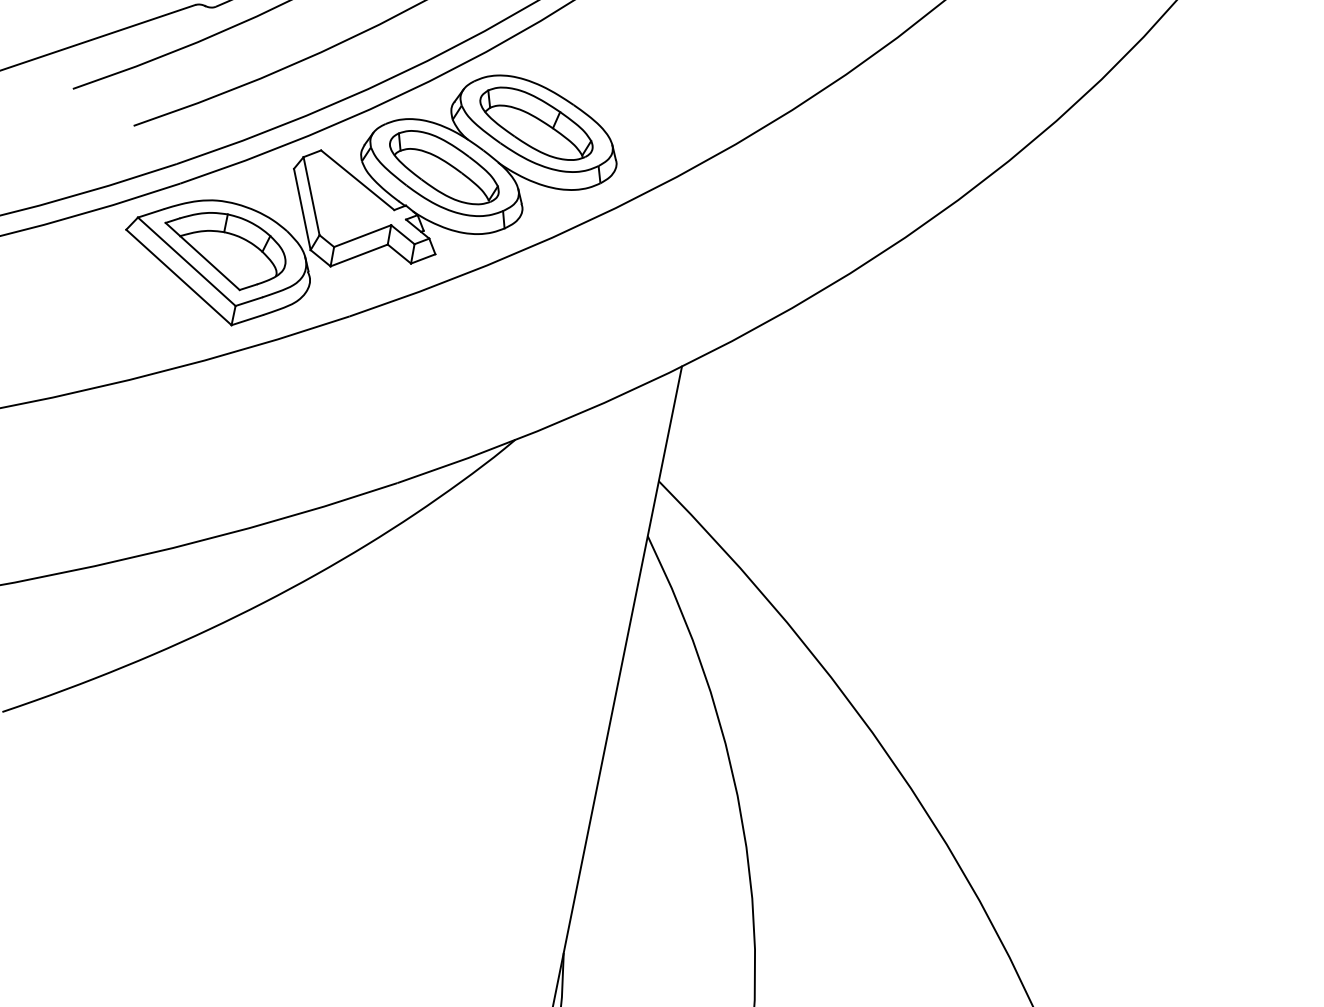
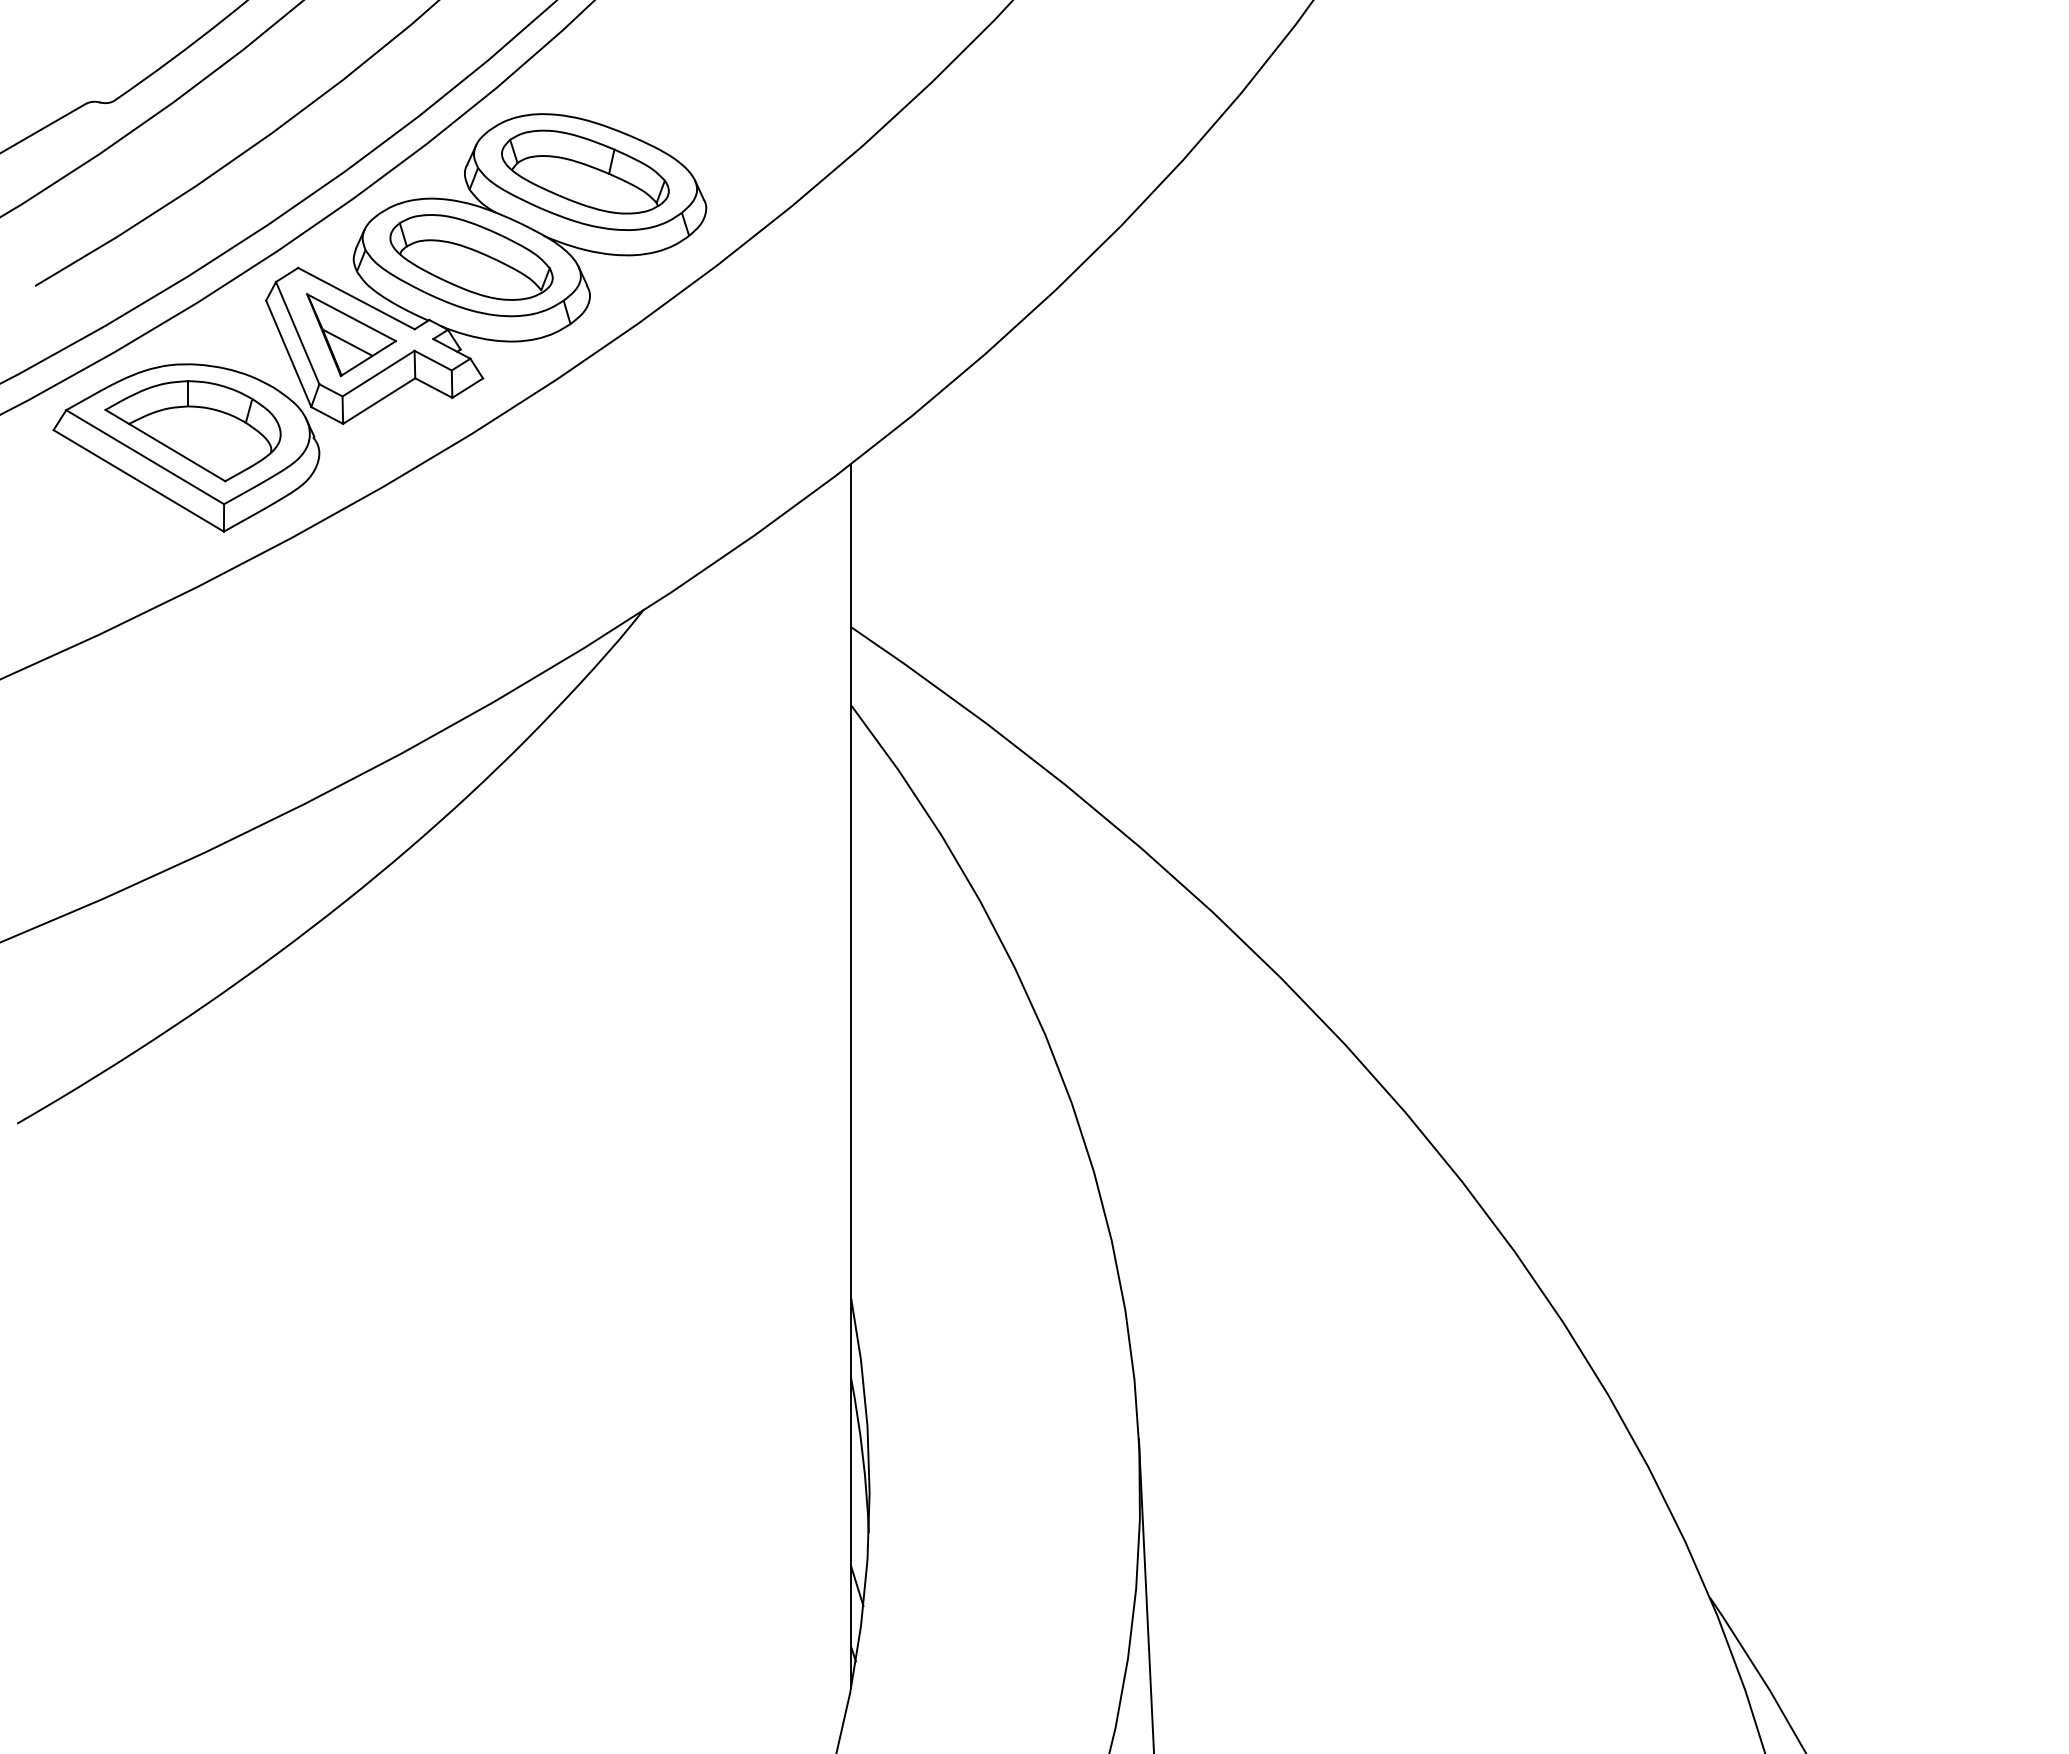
part: (349, 205) -> (351, 335), added

